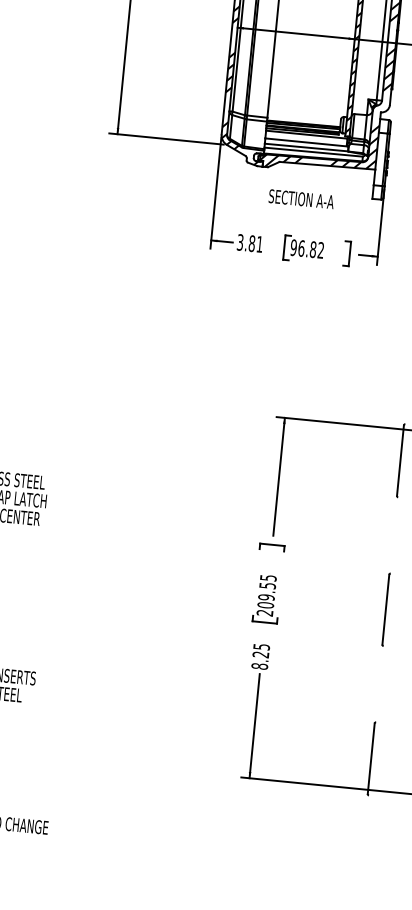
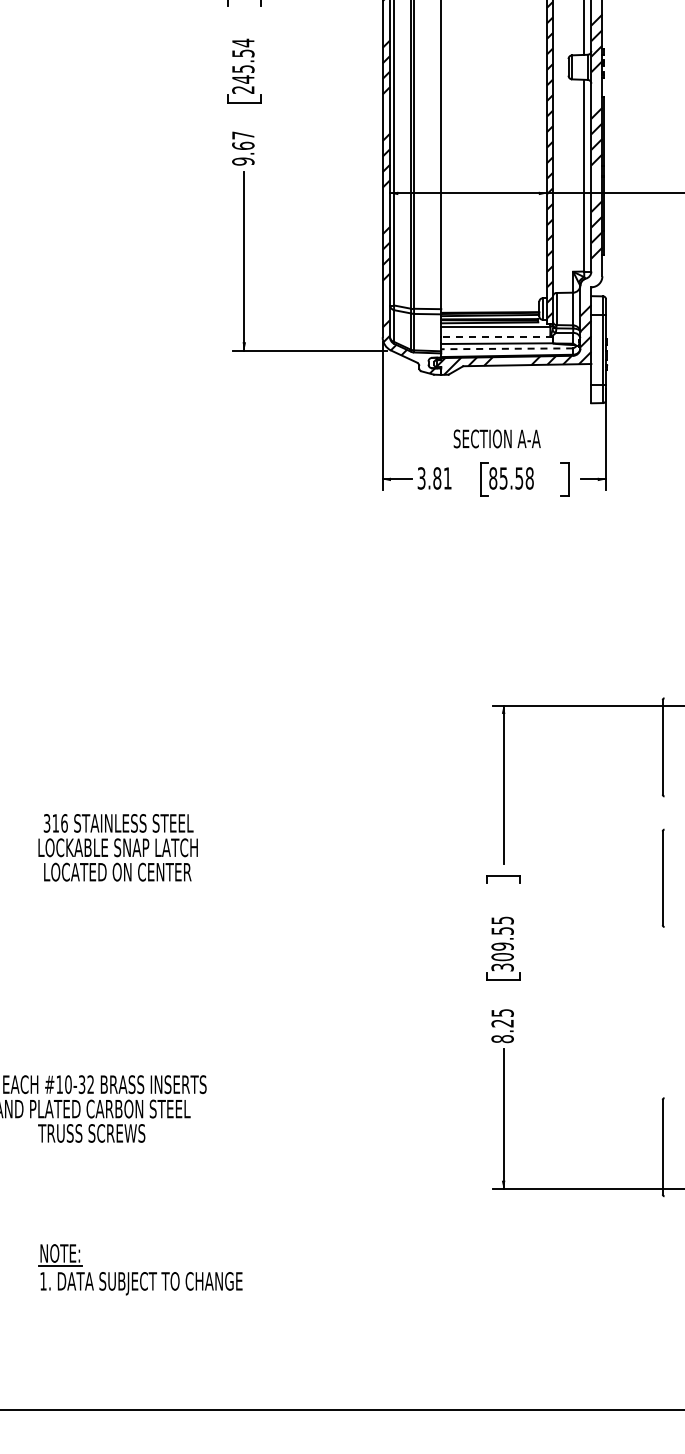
line: (307, 142) -> (497, 336), solid -> dashed
line: (313, 151) -> (507, 348), solid -> dashed
text: (301, 198) -> (496, 438), moved
text: (307, 249) -> (511, 478), 96.82 -> 85.58
line: (386, 609) -> (663, 877), moved
text: (264, 613) -> (502, 967), 209.55 -> 309.55

